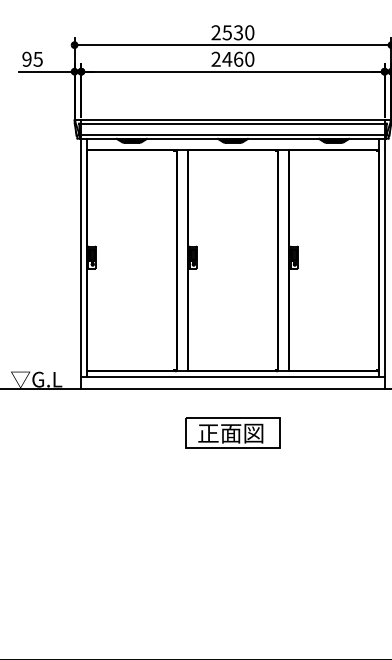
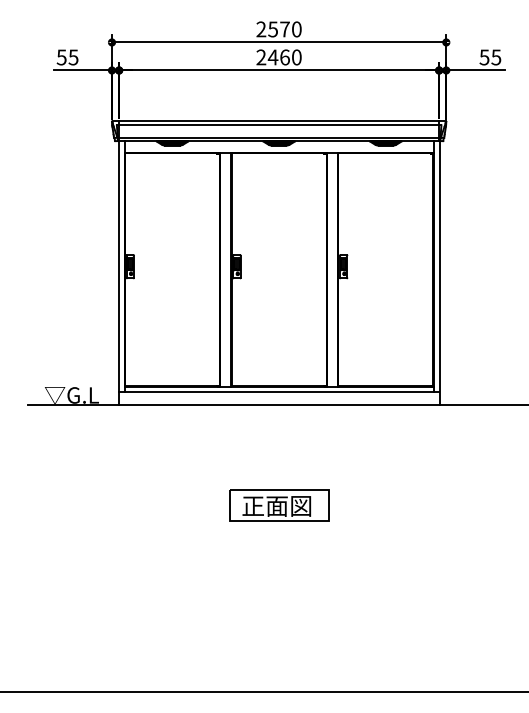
text: (238, 32) -> (284, 29), 2530 -> 2570
text: (26, 59) -> (61, 57), 95 -> 55
part: (233, 432) -> (279, 505), moved

